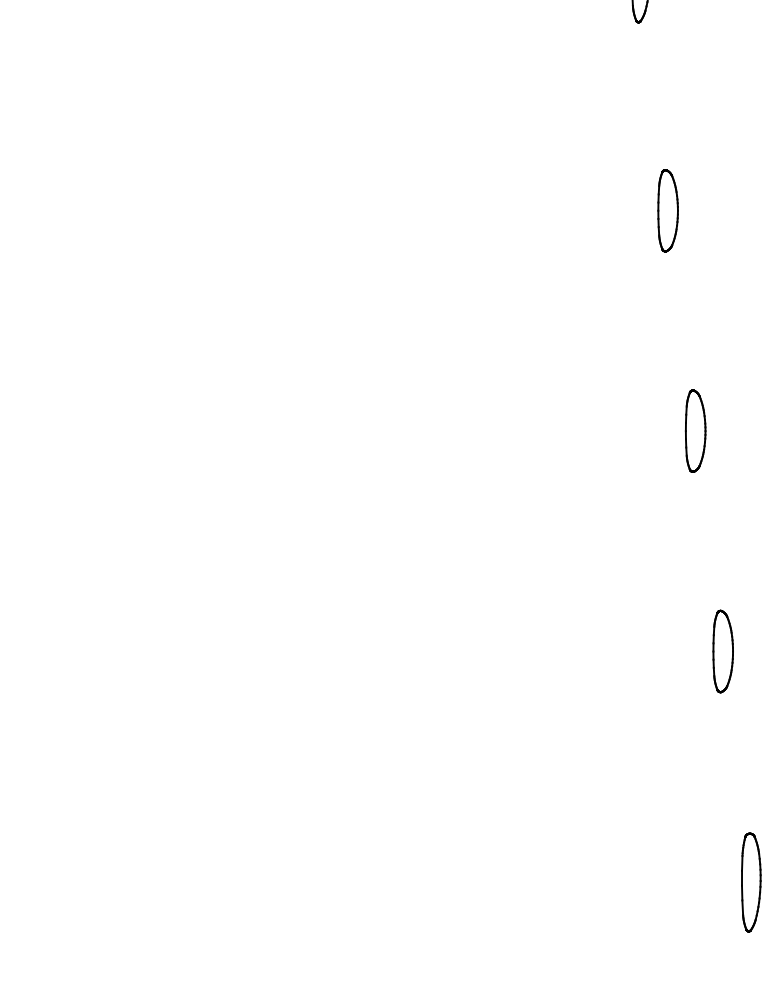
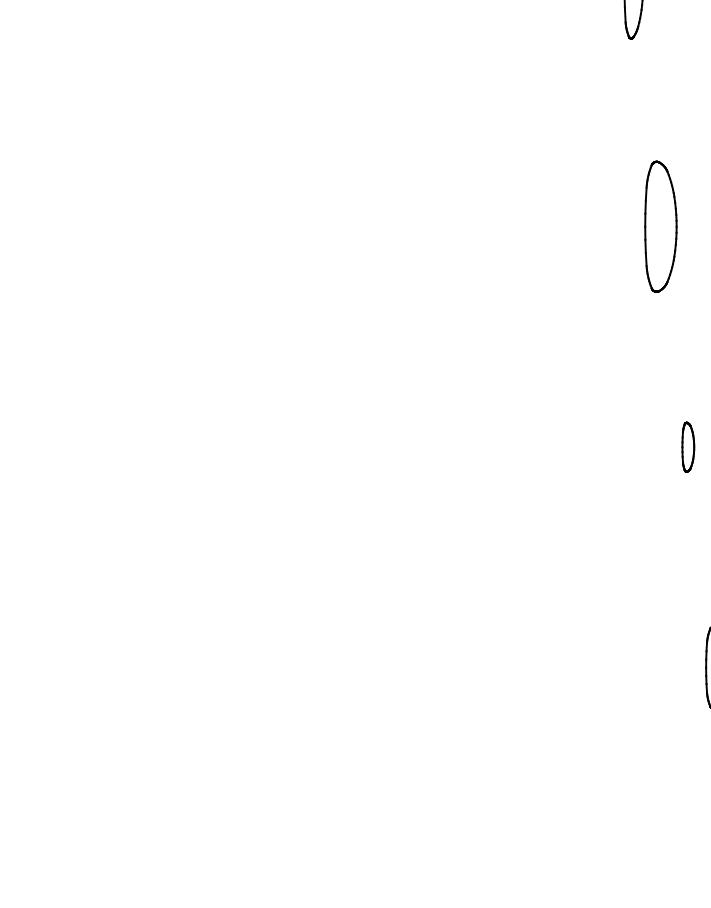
part: (667, 210) -> (660, 226), size x1.6
part: (695, 430) -> (688, 446), size x0.6

